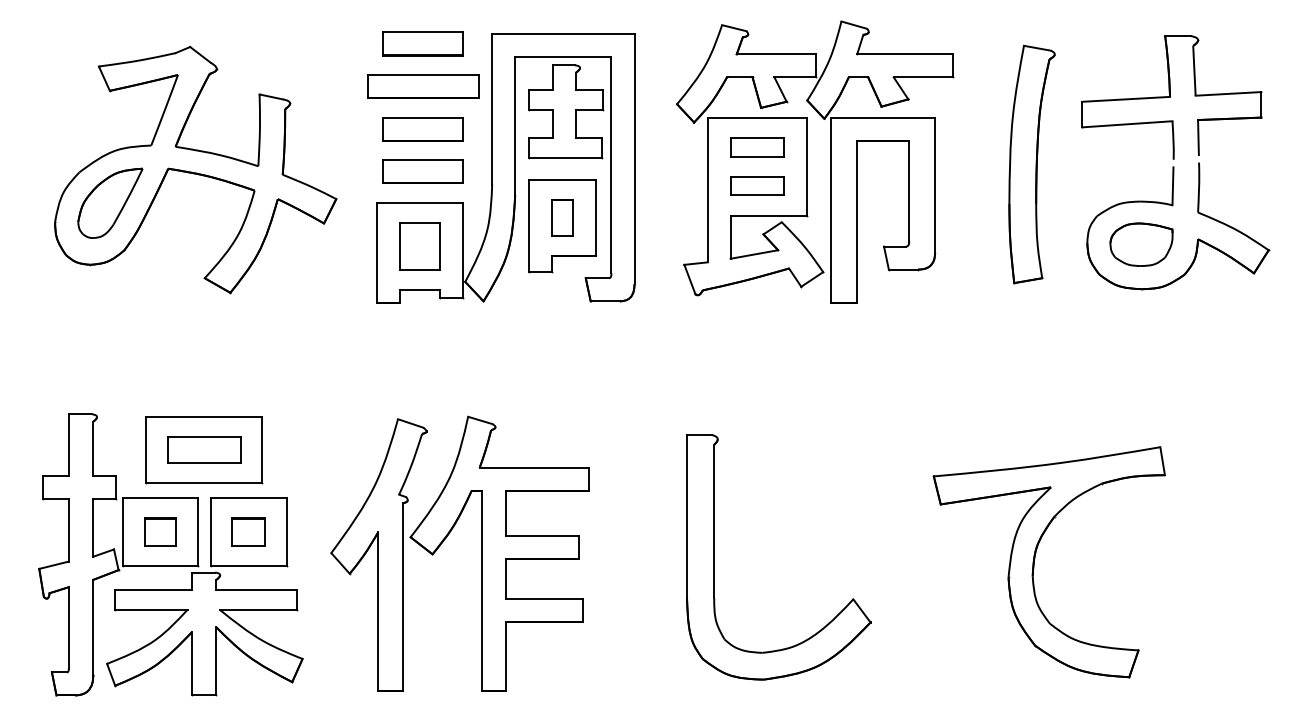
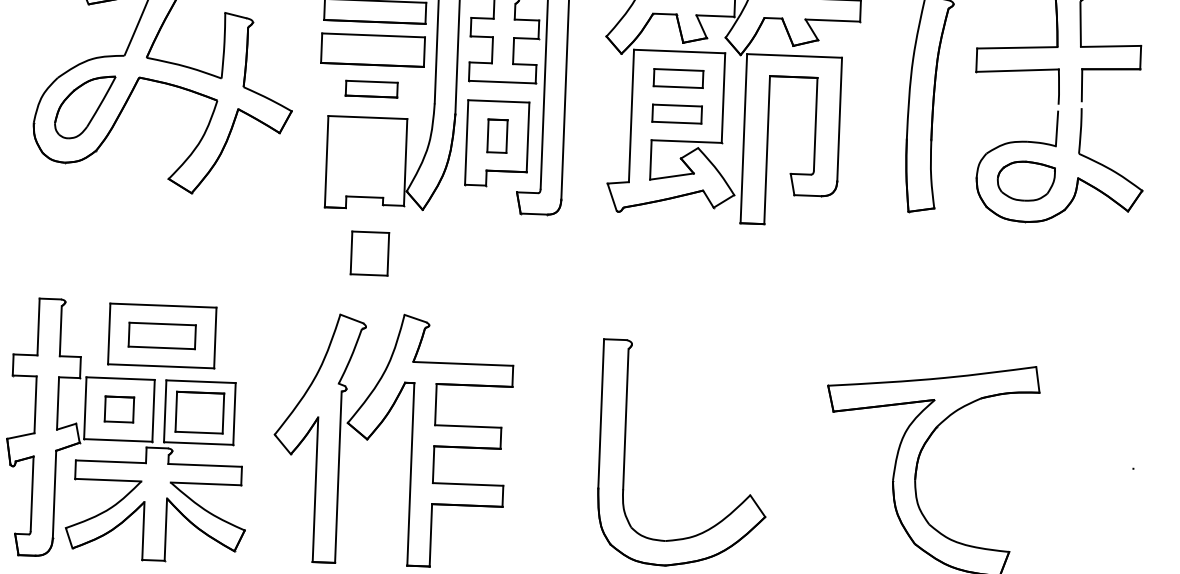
part: (422, 129) -> (372, 50), size x1.4
part: (422, 171) -> (371, 89), size x0.7
part: (419, 246) -> (369, 253), moved
part: (248, 531) -> (199, 412), size x1.6

